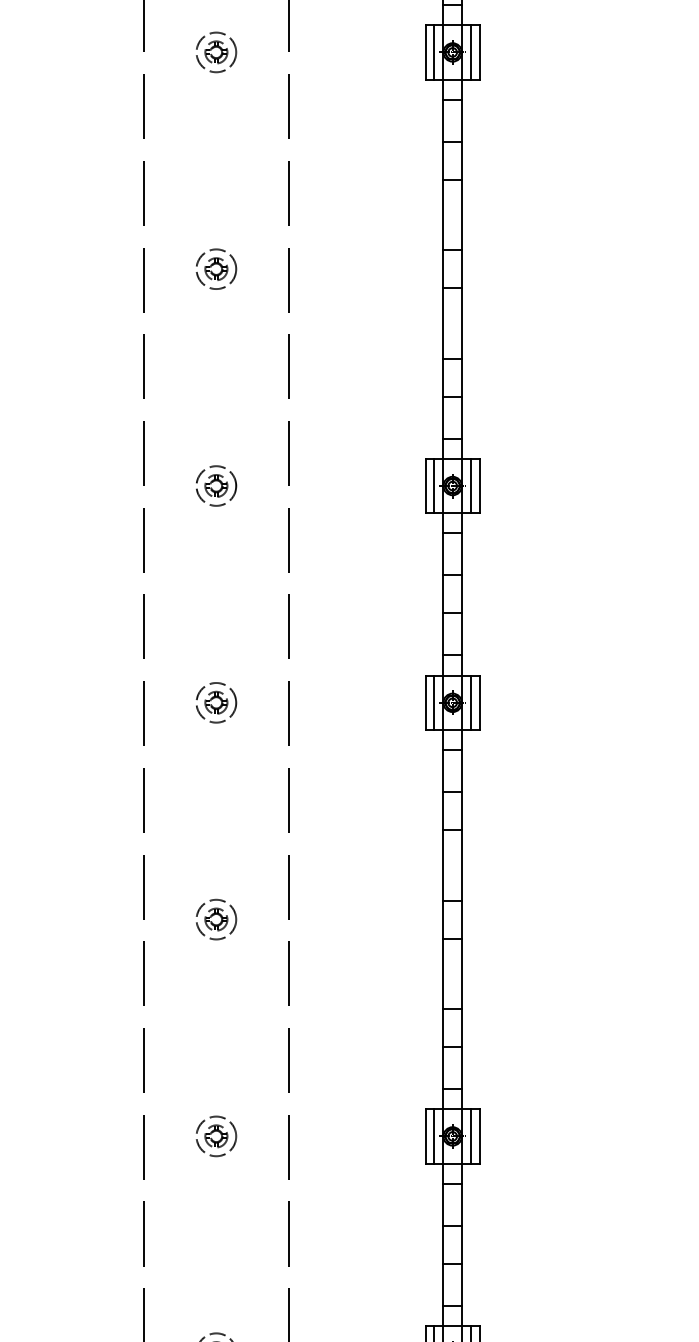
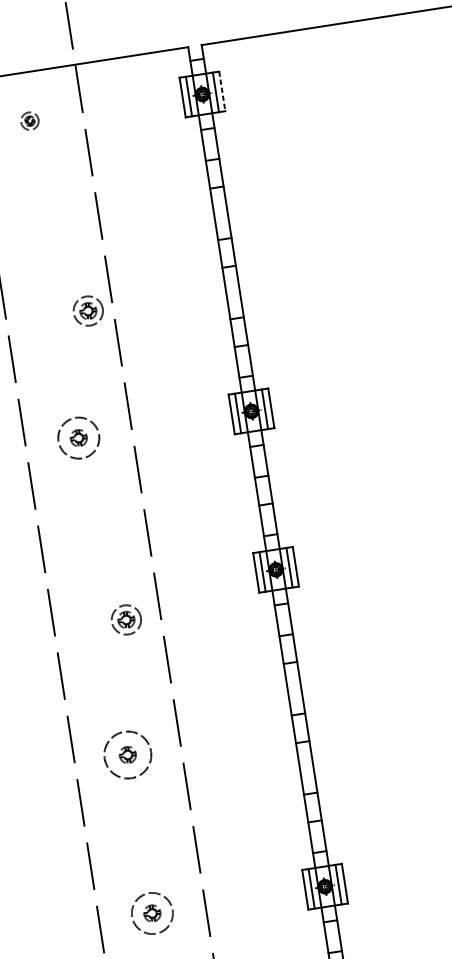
part: (216, 52) -> (29, 121), size x0.6
line: (479, 52) -> (222, 91), solid -> dashed
part: (216, 268) -> (88, 310), moved
circle: (216, 485) -> (78, 437), size x1.4
part: (216, 702) -> (126, 619), moved
circle: (216, 919) -> (127, 754), size x1.6
circle: (216, 1136) -> (152, 913), size x1.4

